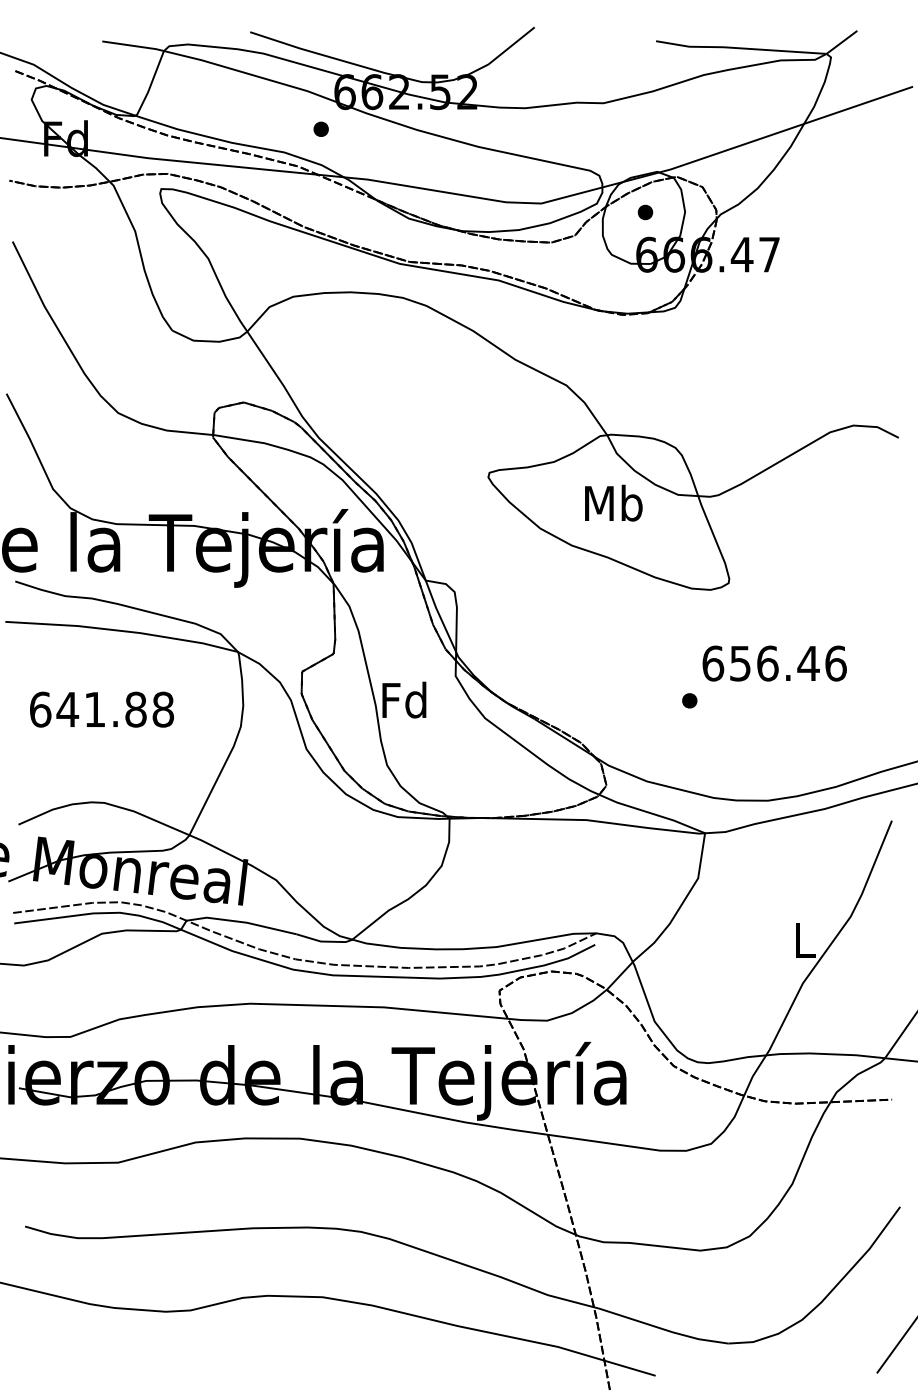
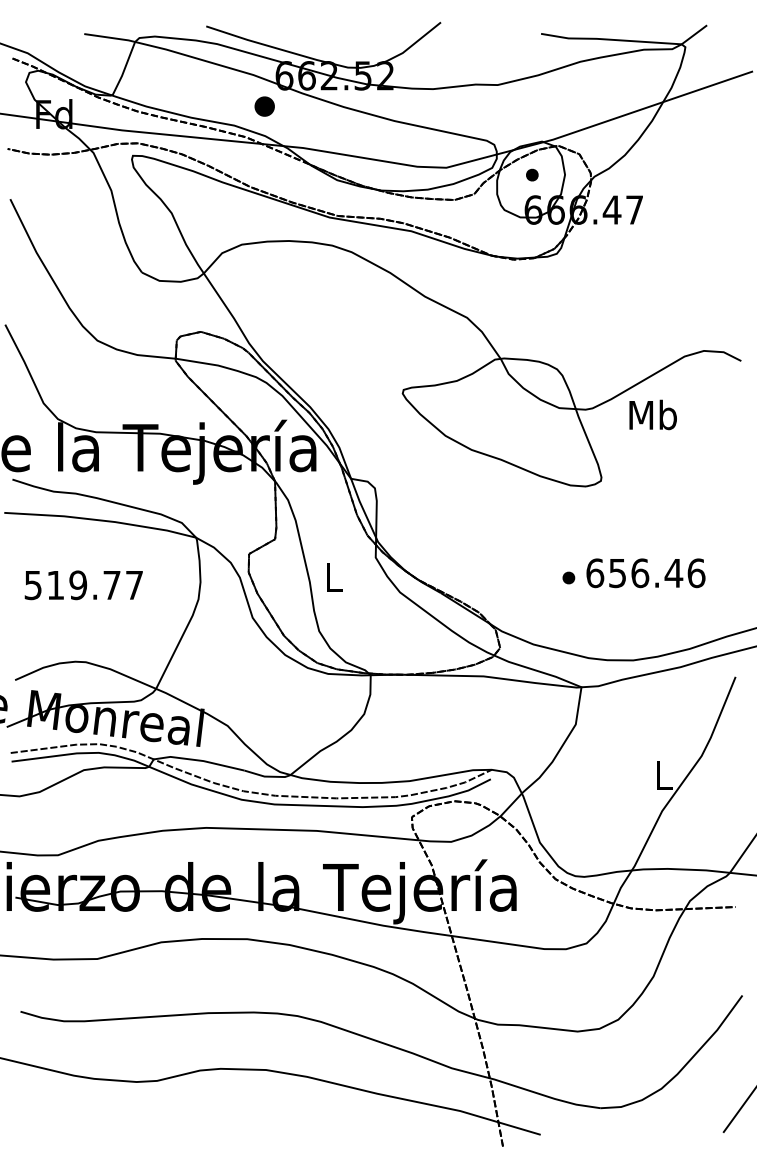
part: (320, 129) -> (264, 106), size x1.6
text: (612, 502) -> (652, 414), moved
text: (774, 663) -> (645, 573), moved
text: (404, 700) -> (333, 577), Fd -> L
text: (101, 709) -> (83, 585), 641.88 -> 519.77

